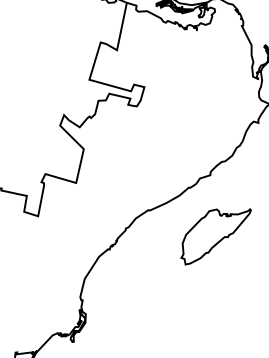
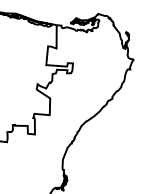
part: (214, 236) -> (120, 127), removed

